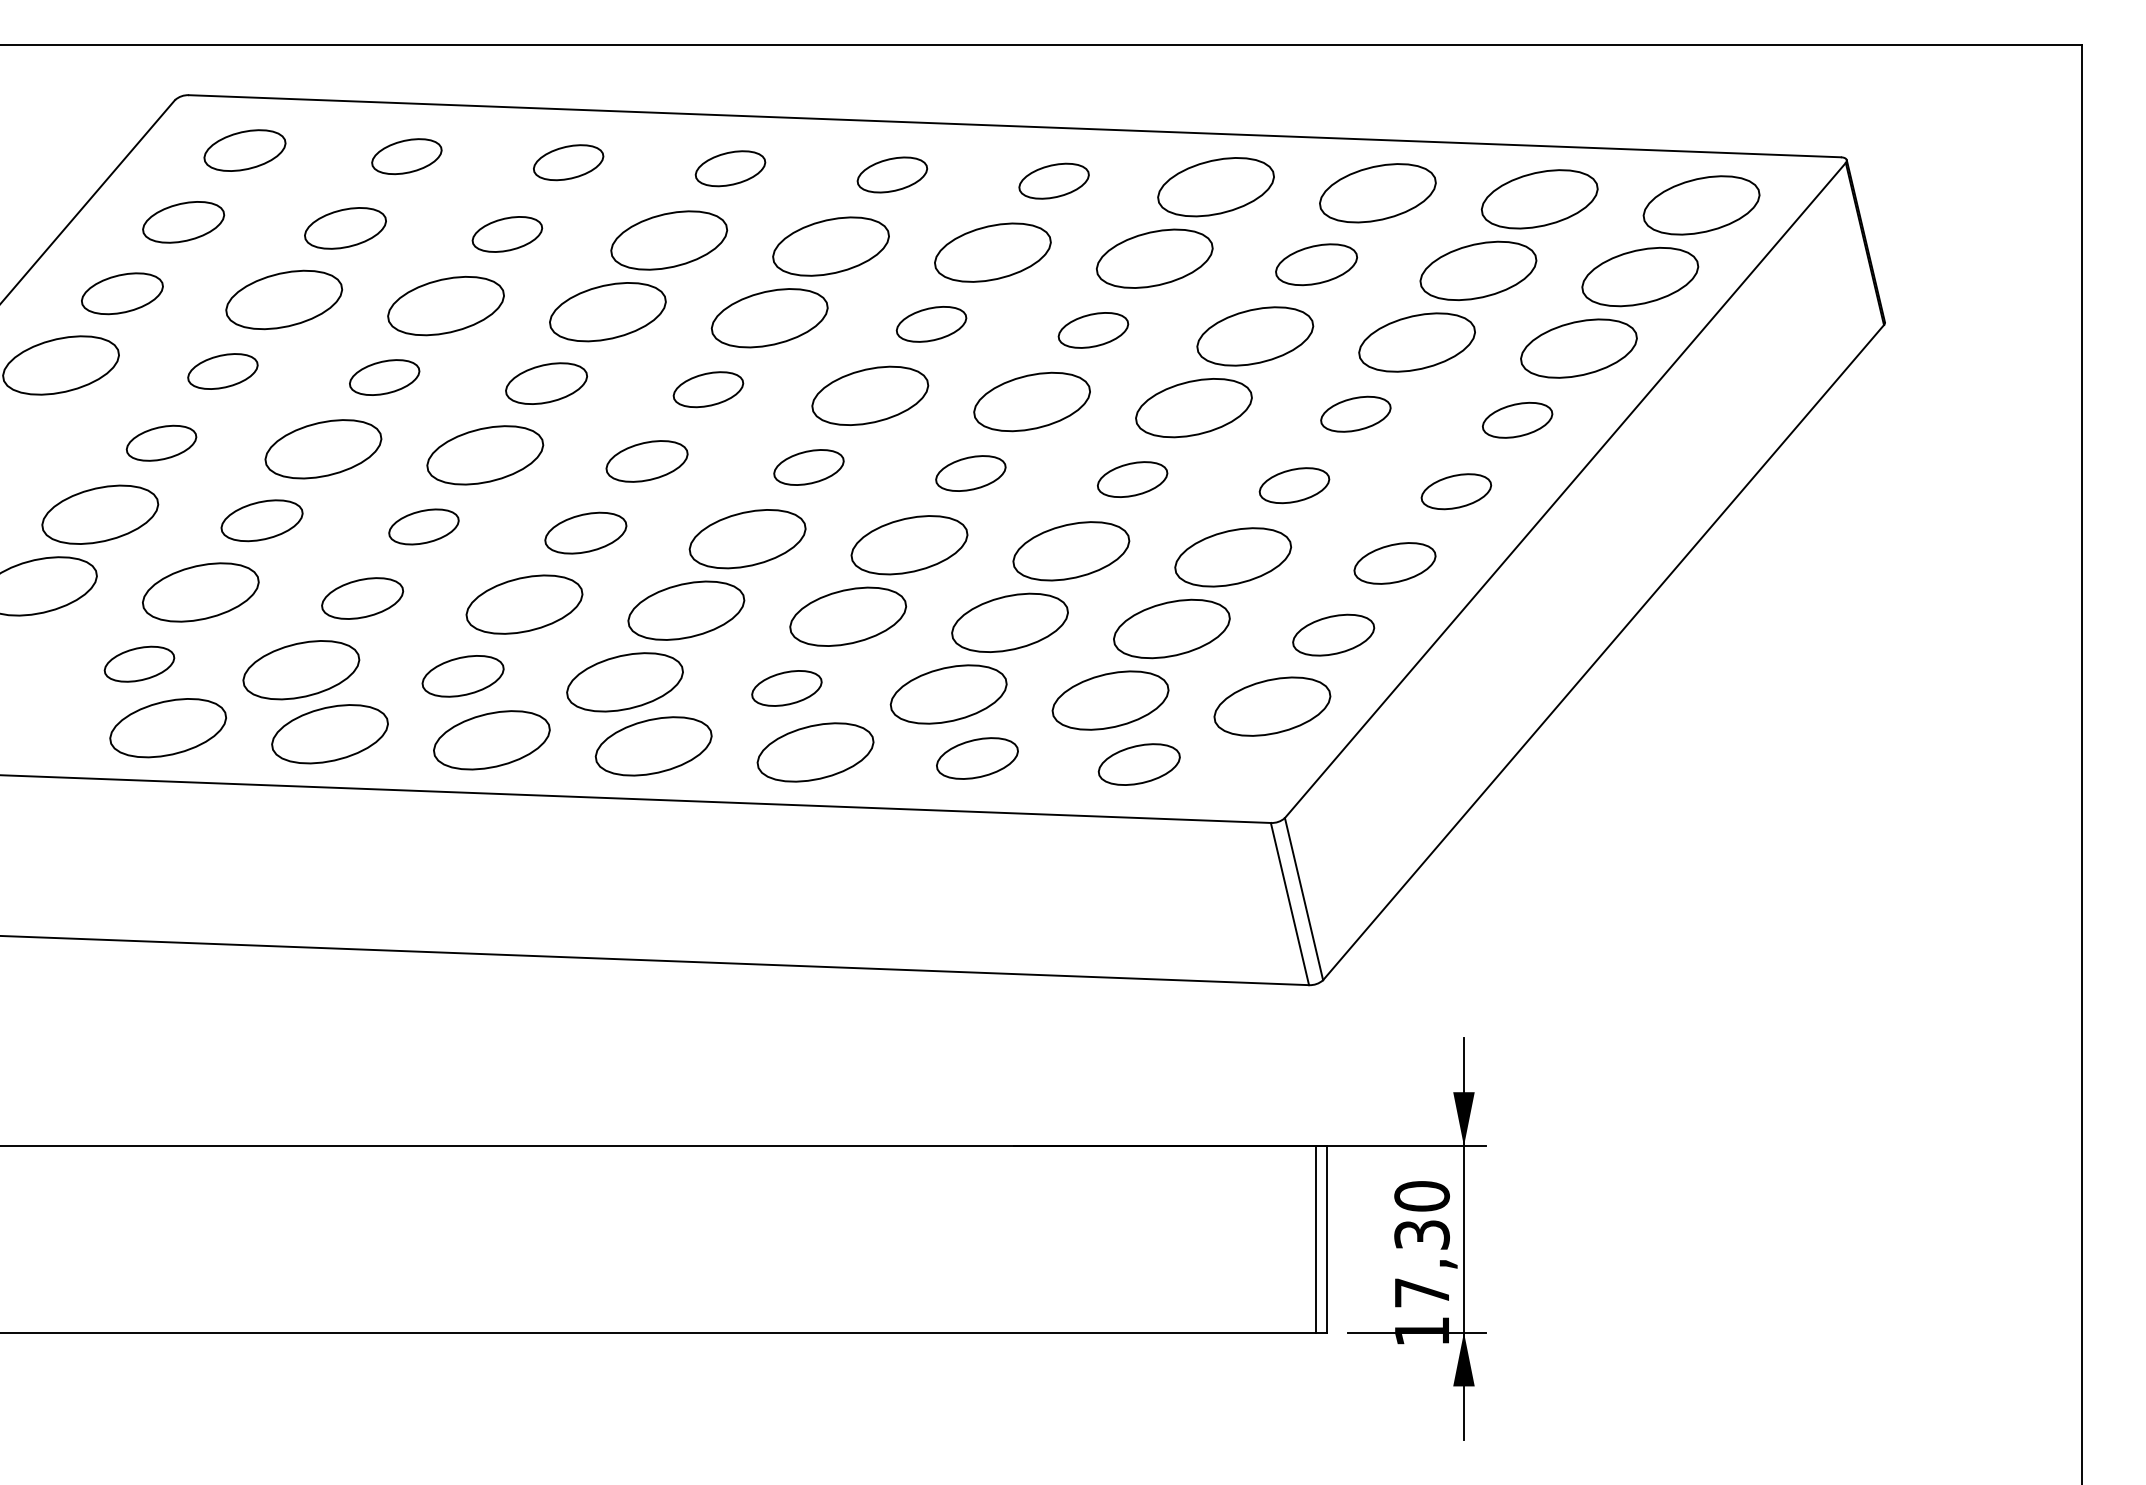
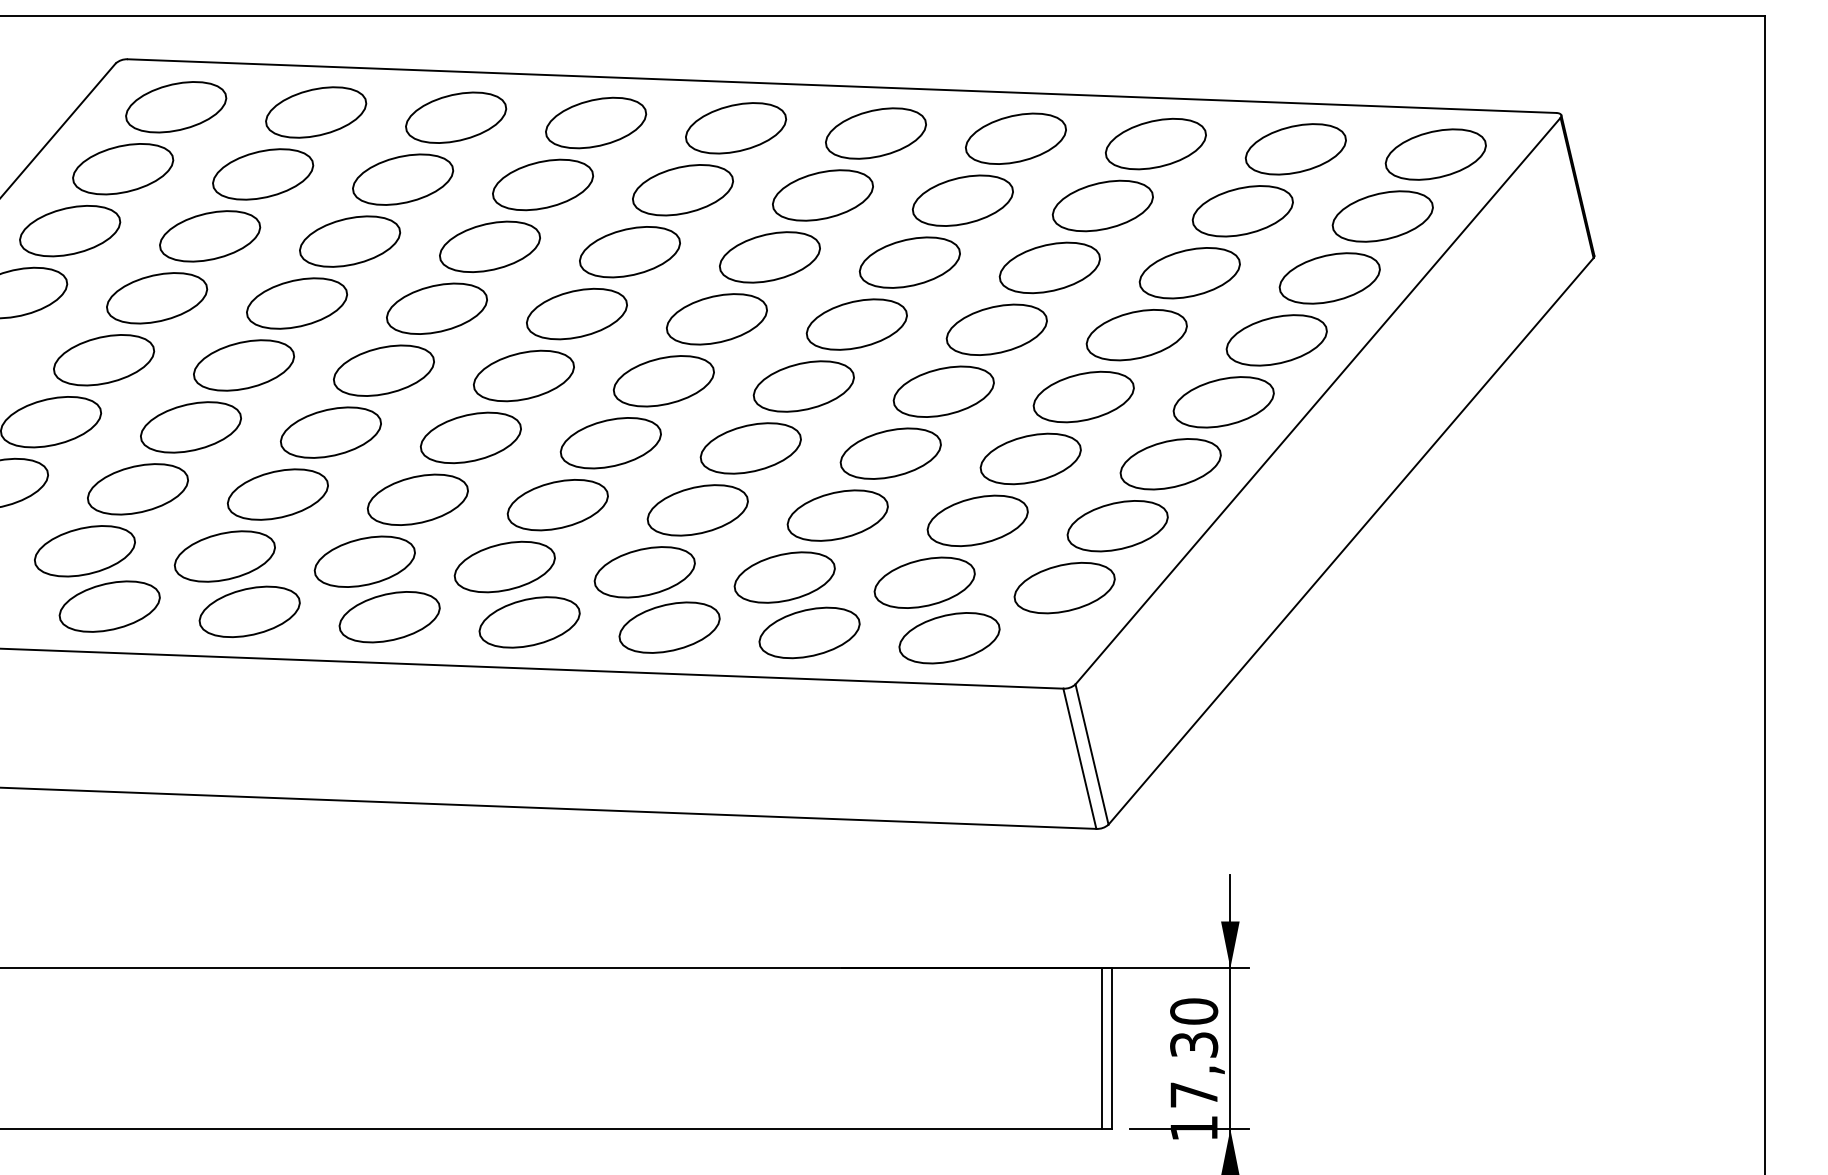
part: (244, 150) -> (175, 107), size x1.43
part: (406, 156) -> (315, 112), size x1.67
part: (568, 162) -> (455, 117), size x1.67
part: (730, 168) -> (596, 122), size x1.67
part: (892, 174) -> (736, 127), size x1.67
part: (1053, 181) -> (875, 133), size x1.67
part: (183, 222) -> (123, 169), size x1.43
part: (345, 228) -> (263, 174), size x1.43
part: (507, 234) -> (403, 179), size x1.67
part: (1316, 264) -> (1102, 205), size x1.43
part: (122, 293) -> (70, 230), size x1.43
part: (931, 324) -> (769, 257), size x1.67
part: (1093, 330) -> (909, 262), size x1.67
part: (222, 371) -> (156, 298), size x1.67
part: (384, 377) -> (296, 303), size x1.67
part: (546, 383) -> (436, 308), size x1.43
part: (708, 389) -> (577, 313), size x1.67
part: (1355, 414) -> (1136, 335), size x1.67
part: (1517, 420) -> (1276, 340), size x1.67
part: (161, 443) -> (103, 360), size x1.67
part: (646, 461) -> (523, 376), size x1.43
part: (808, 467) -> (663, 381), size x1.67
part: (970, 473) -> (803, 386), size x1.67
part: (1132, 479) -> (943, 391), size x1.67
part: (1294, 485) -> (1083, 396), size x1.67
part: (1456, 491) -> (1223, 402), size x1.67
part: (261, 520) -> (190, 427), size x1.43
part: (423, 526) -> (330, 432), size x1.67
part: (585, 533) -> (470, 438), size x1.43
part: (1394, 563) -> (1170, 464), size x1.43
part: (362, 598) -> (277, 494), size x1.43
part: (1333, 635) -> (1117, 526), size x1.43
part: (139, 664) -> (84, 551), size x1.67
part: (462, 676) -> (364, 561), size x1.43
part: (786, 688) -> (644, 572), size x1.67
part: (977, 758) -> (809, 632), size x1.43
part: (1139, 764) -> (949, 638), size x1.43

